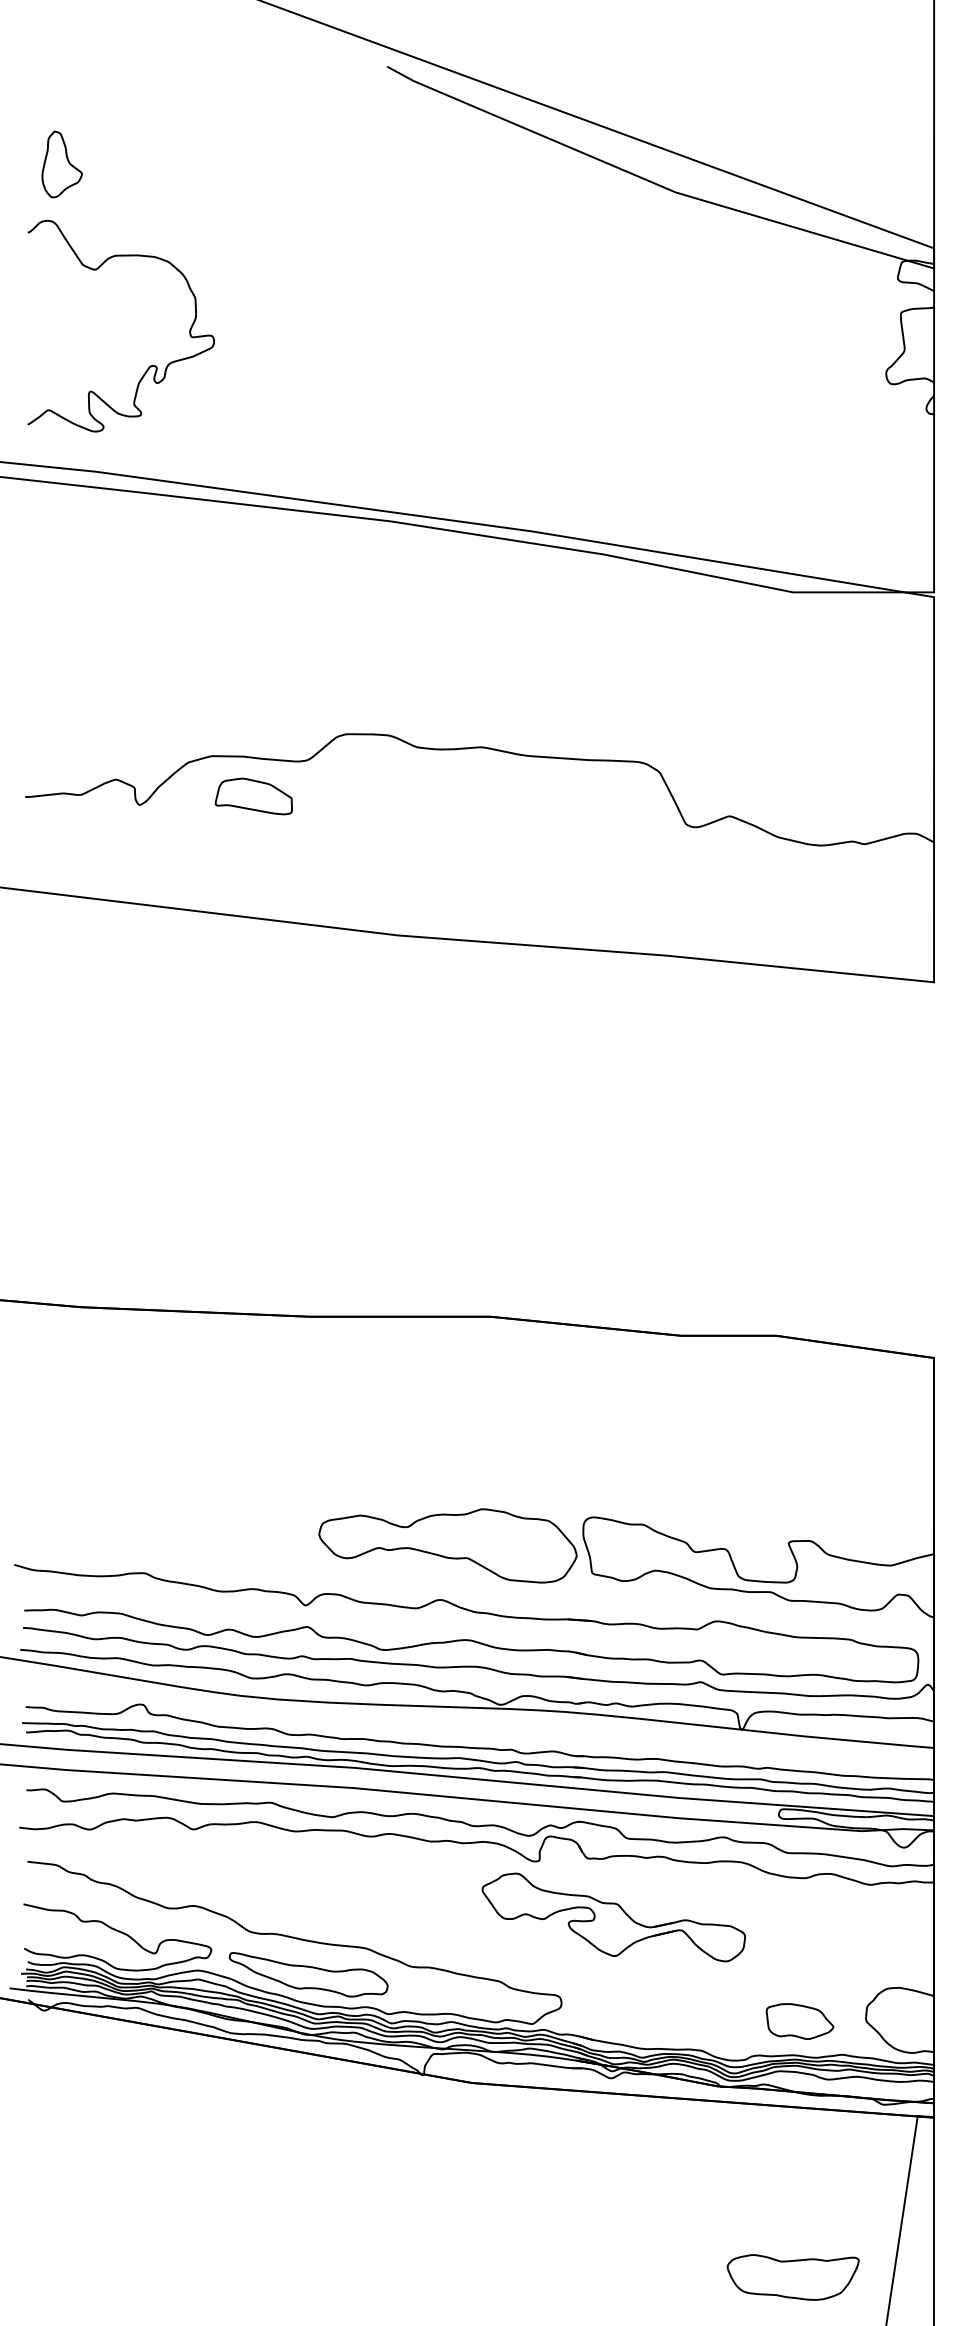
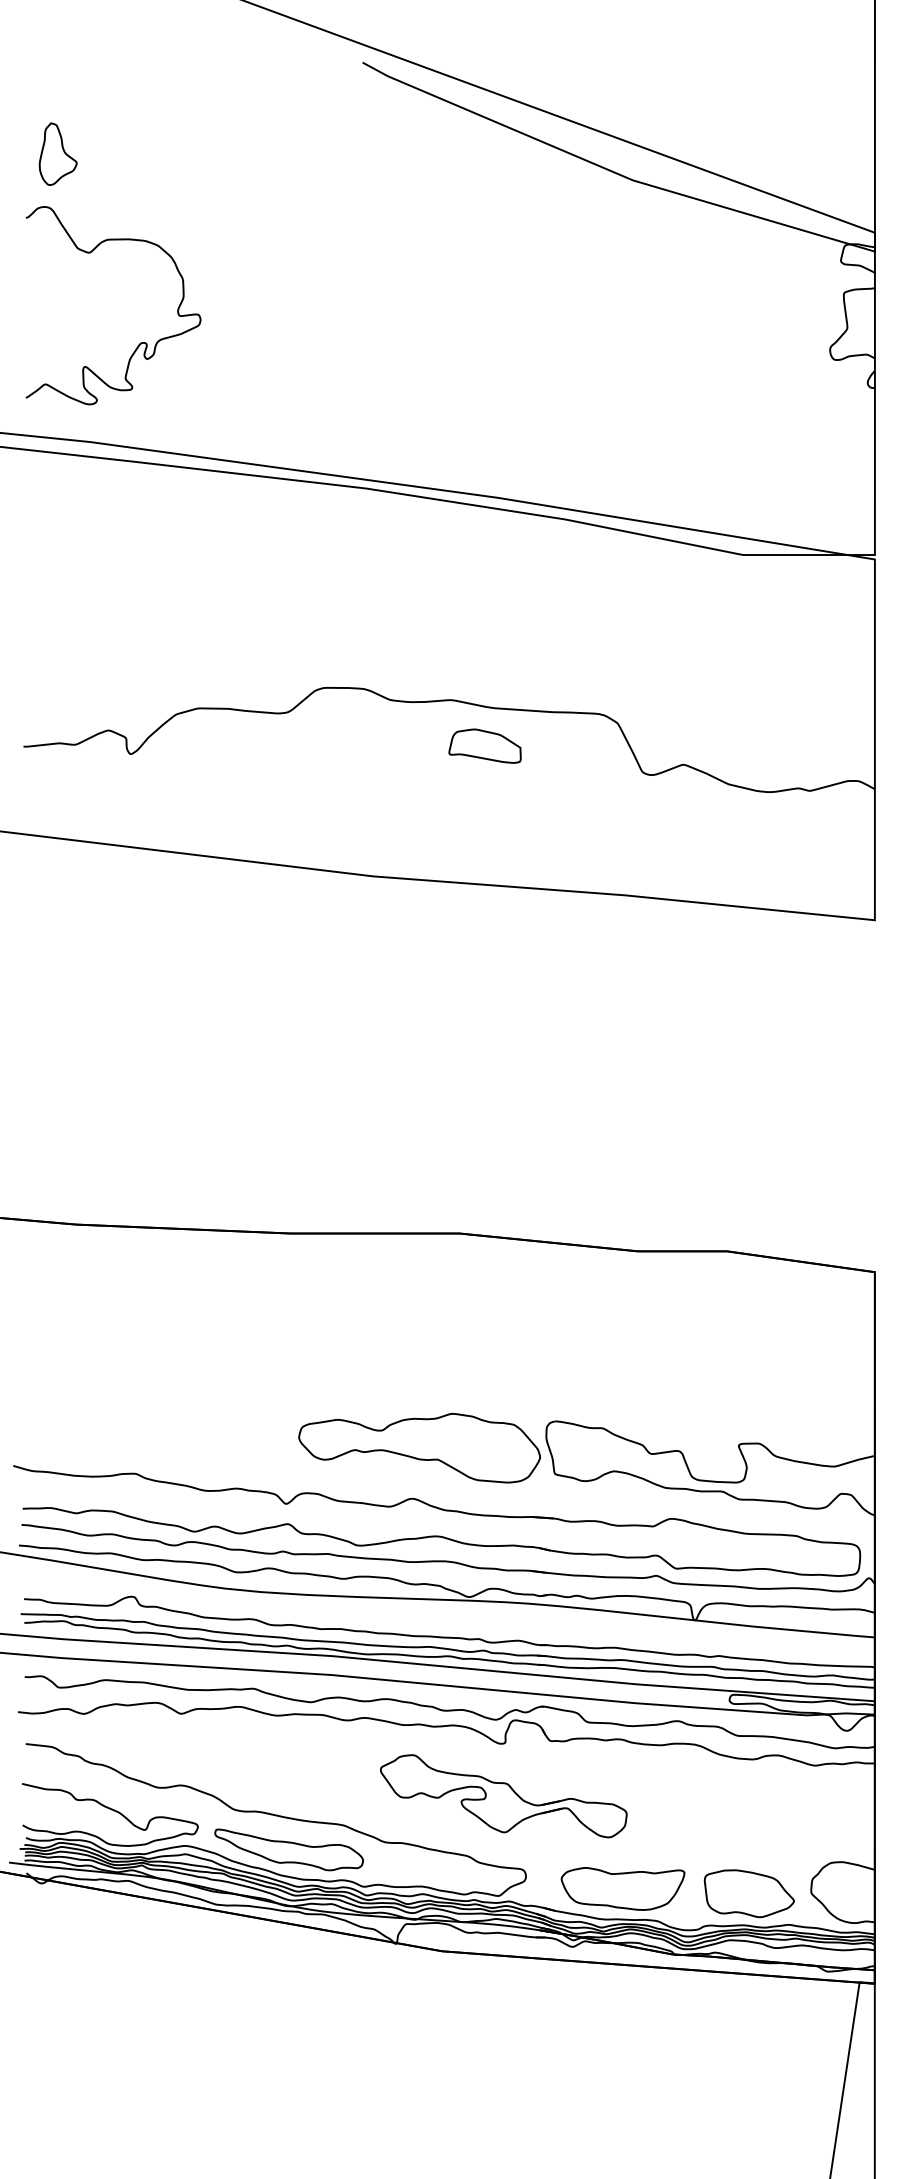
part: (253, 796) -> (484, 746), moved
part: (613, 1917) -> (503, 1796), moved
part: (799, 2021) -> (748, 1893), size x1.43
part: (792, 2277) -> (622, 1888), moved

